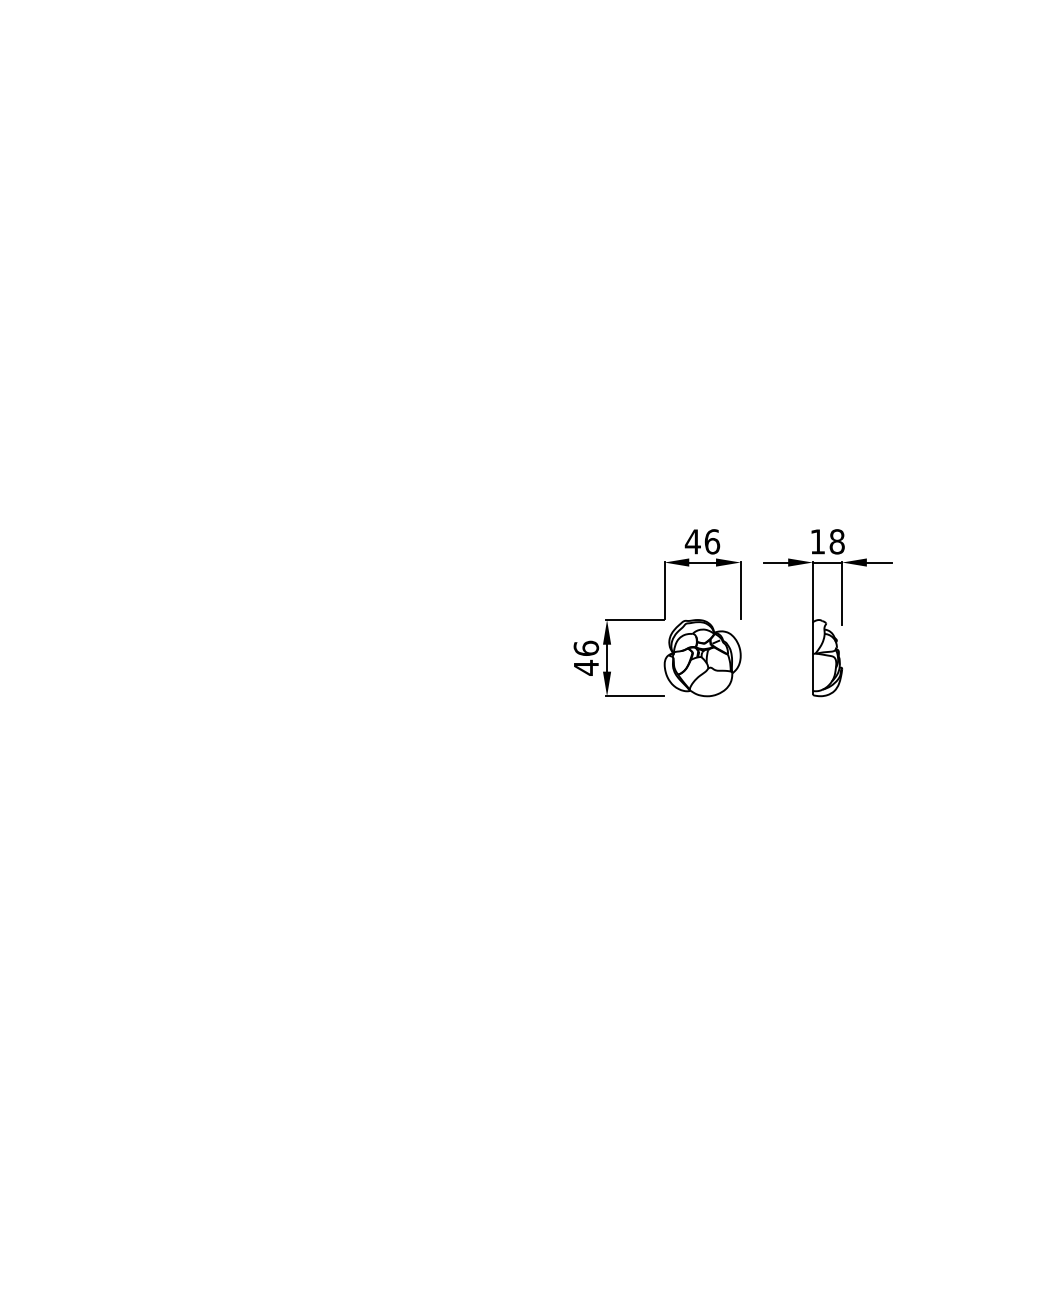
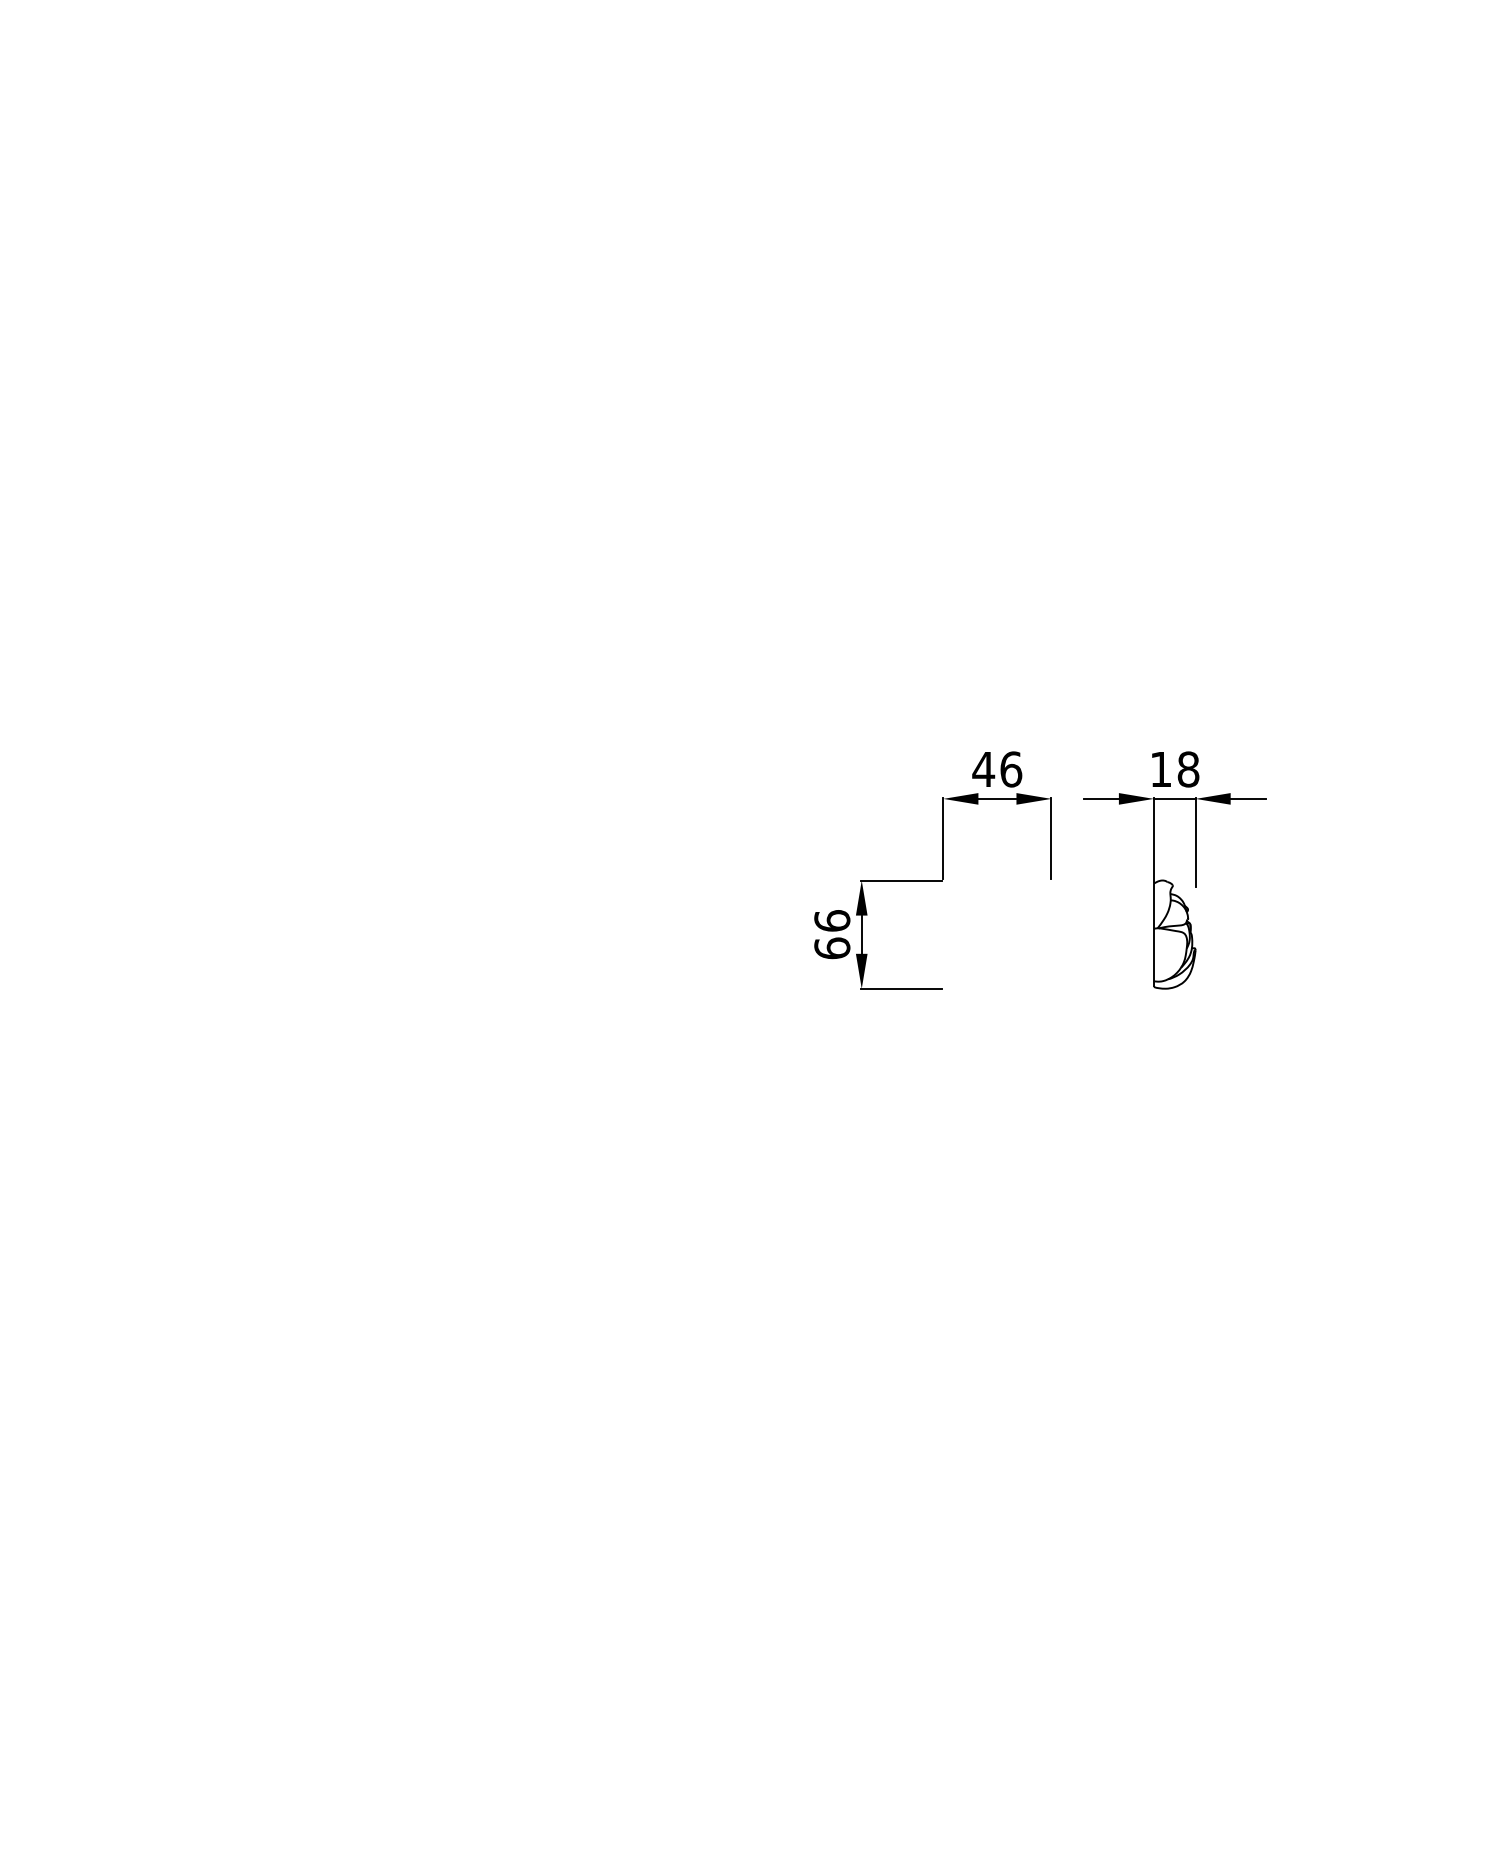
part: (702, 658) -> (997, 934), removed
text: (586, 667) -> (832, 948), 46 -> 66

